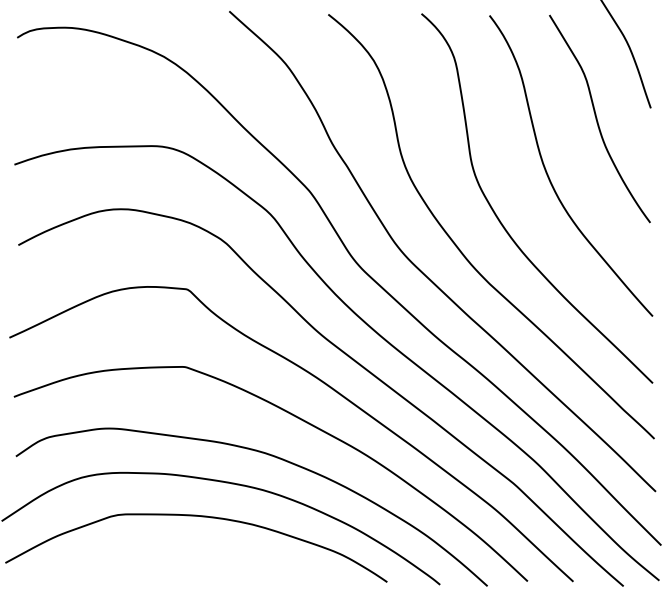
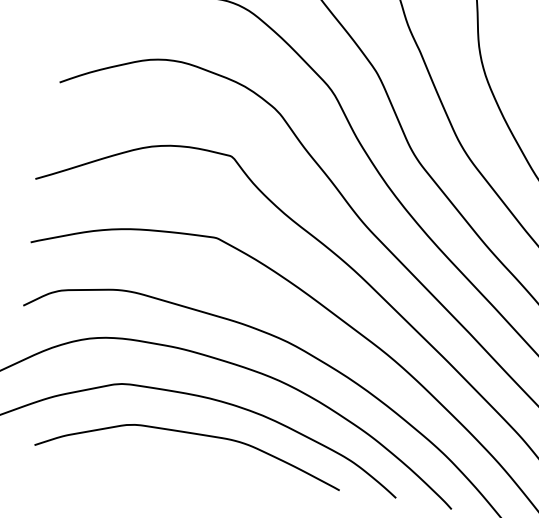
curve: (189, 551) -> (191, 434), added

